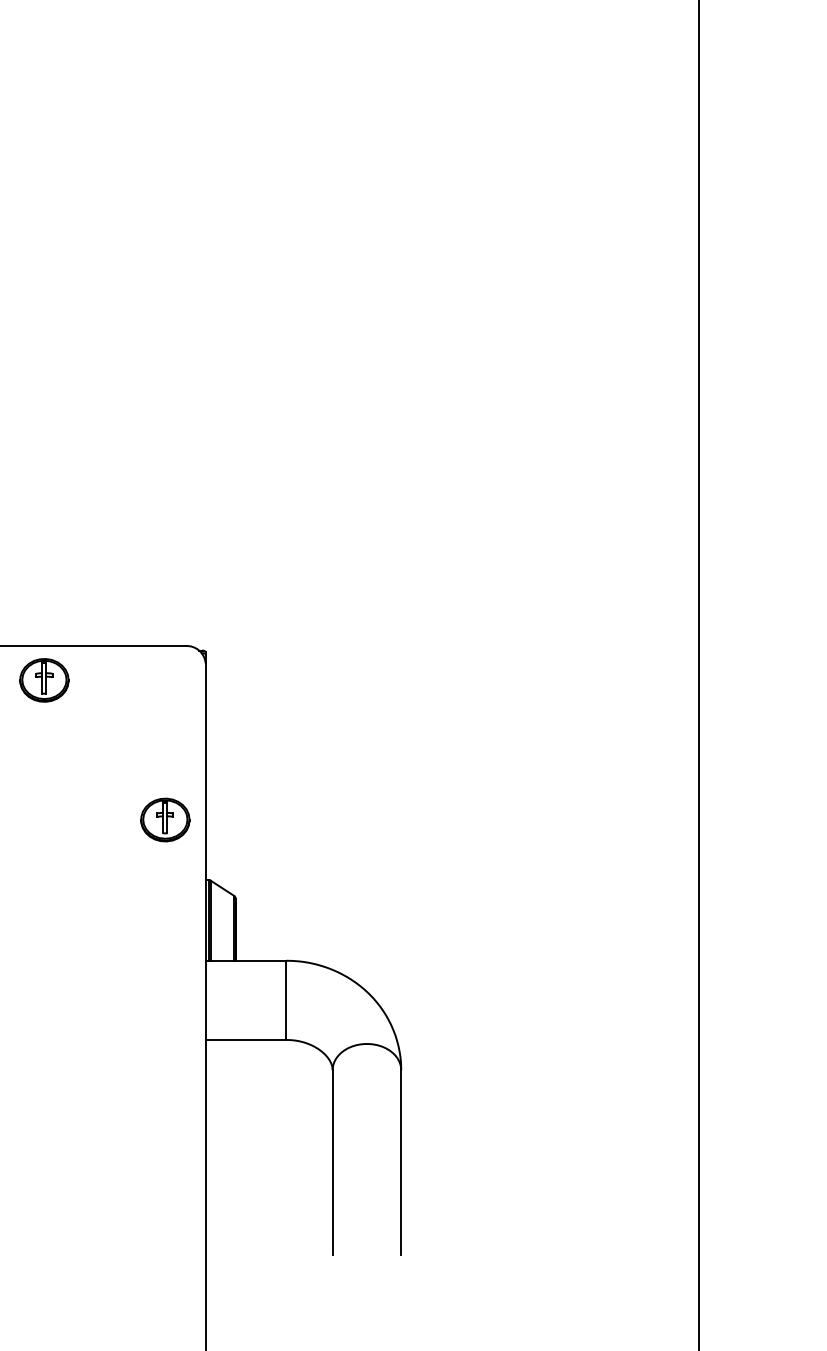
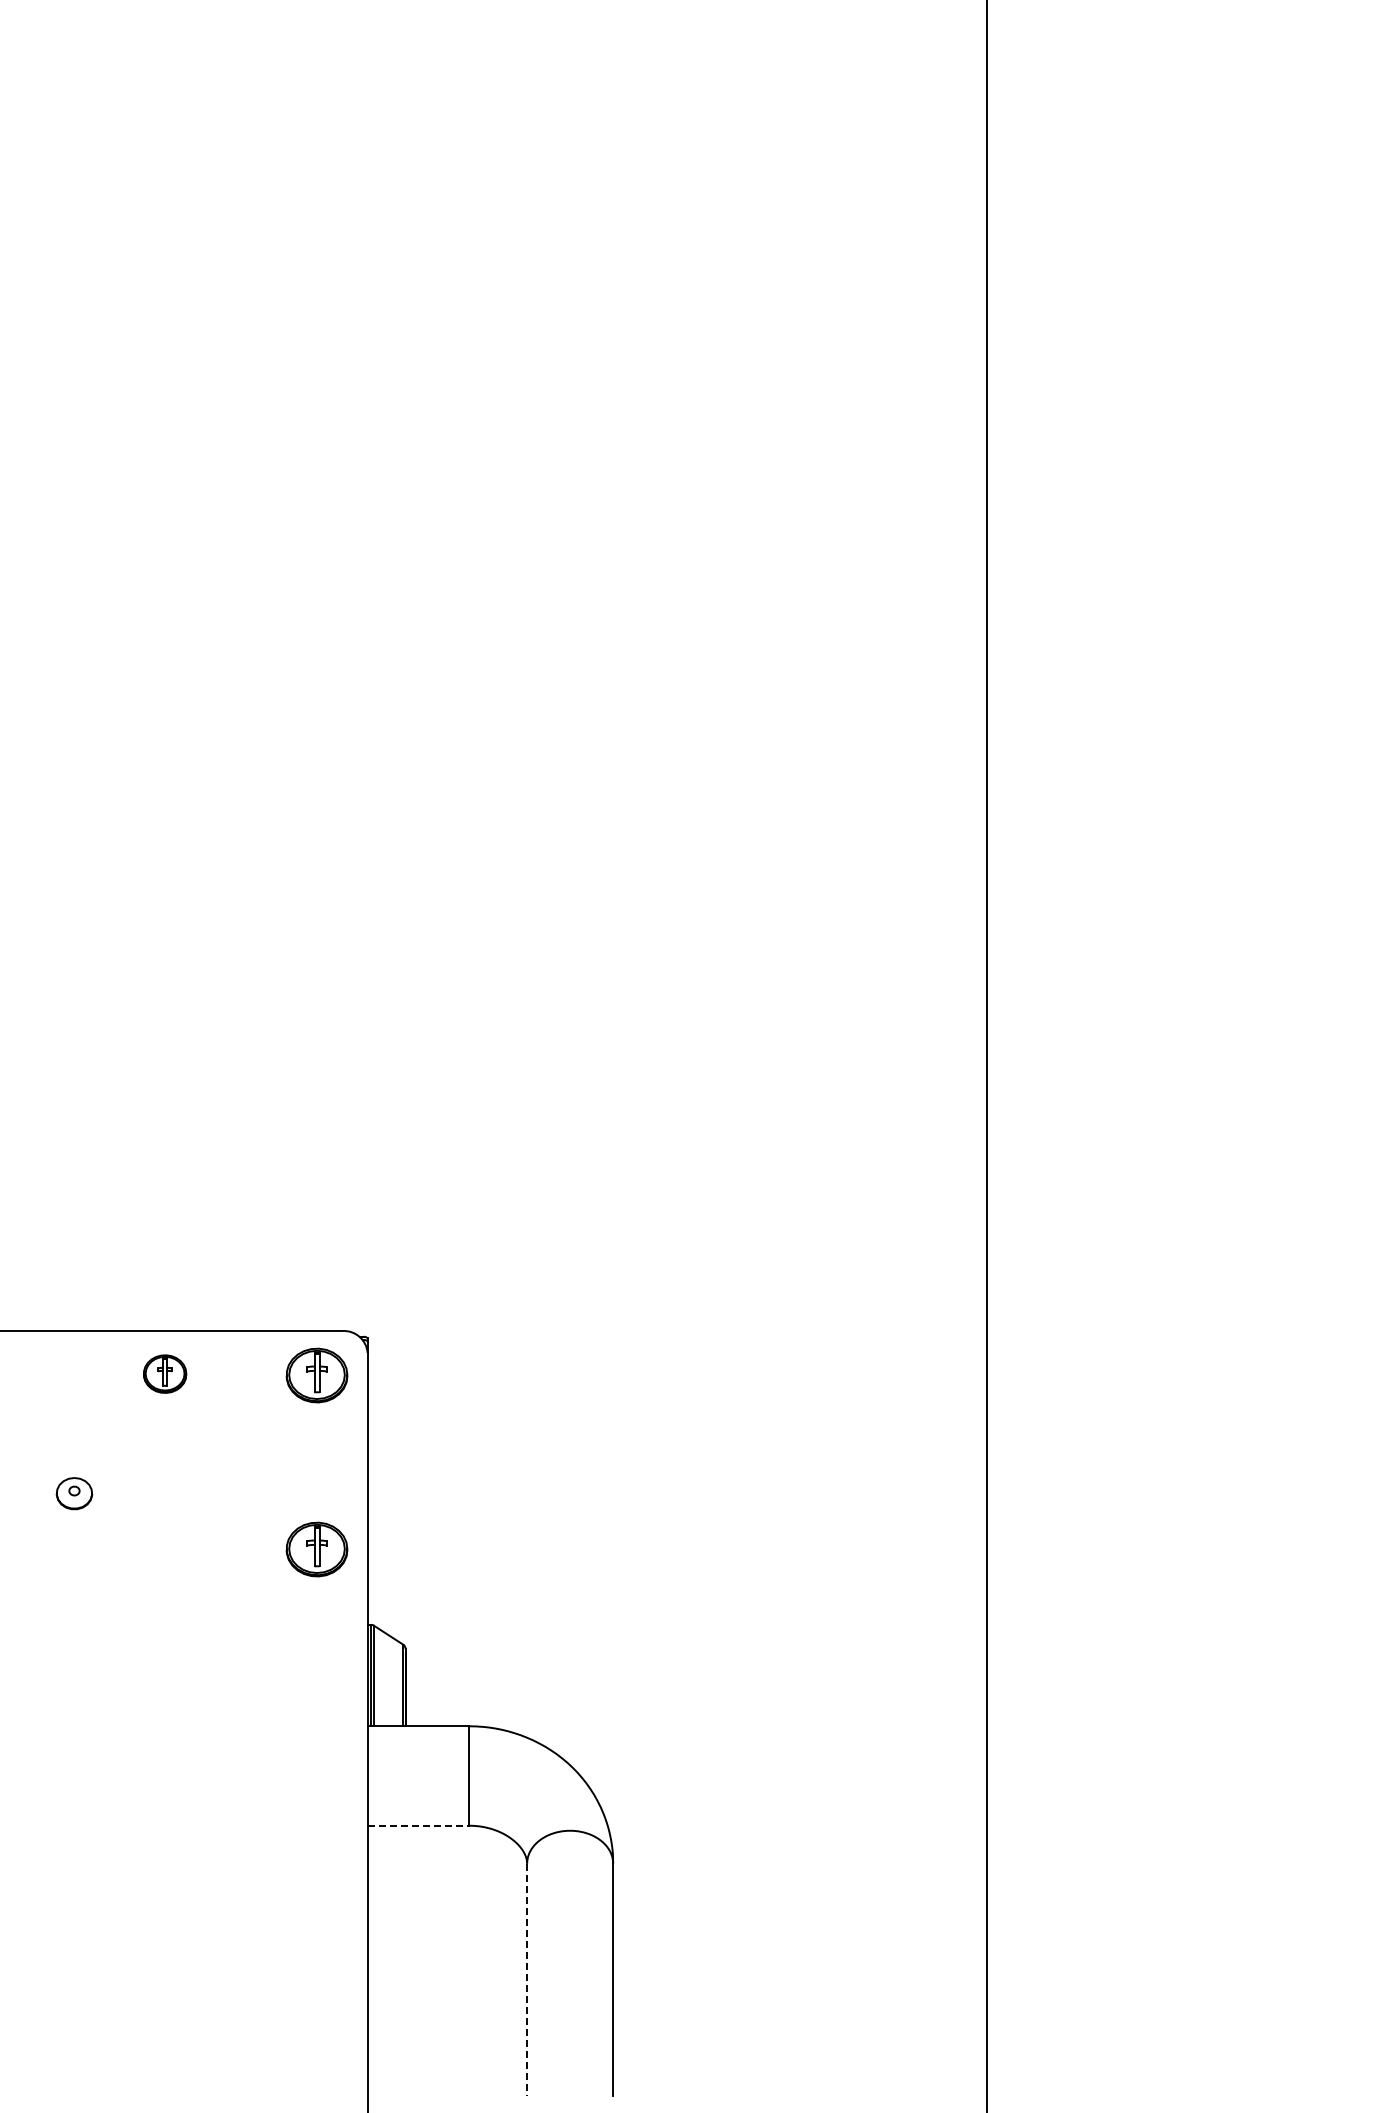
part: (43, 679) -> (164, 1373), size x0.7
part: (164, 681) -> (316, 1375), added
line: (246, 1039) -> (418, 1825), solid -> dashed
line: (332, 1163) -> (527, 1980), solid -> dashed

